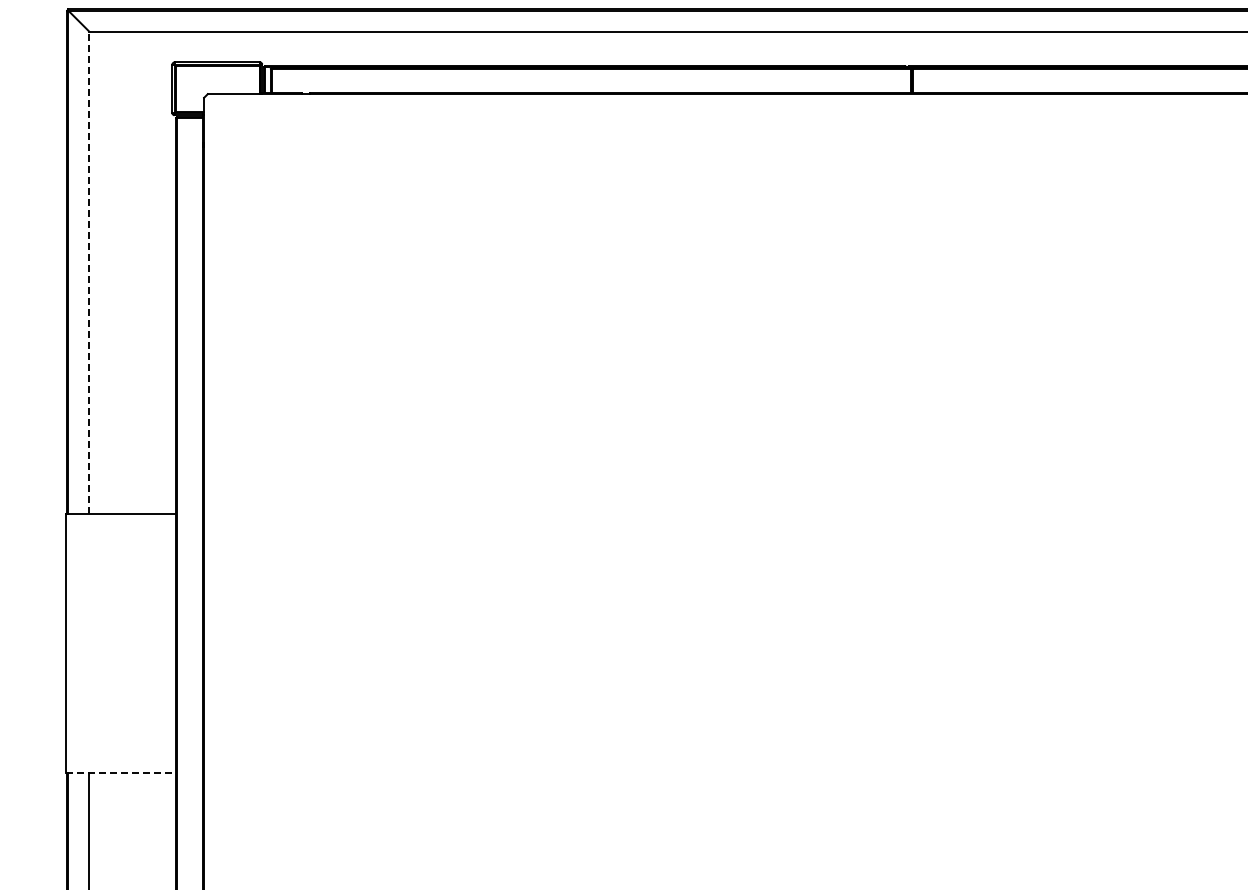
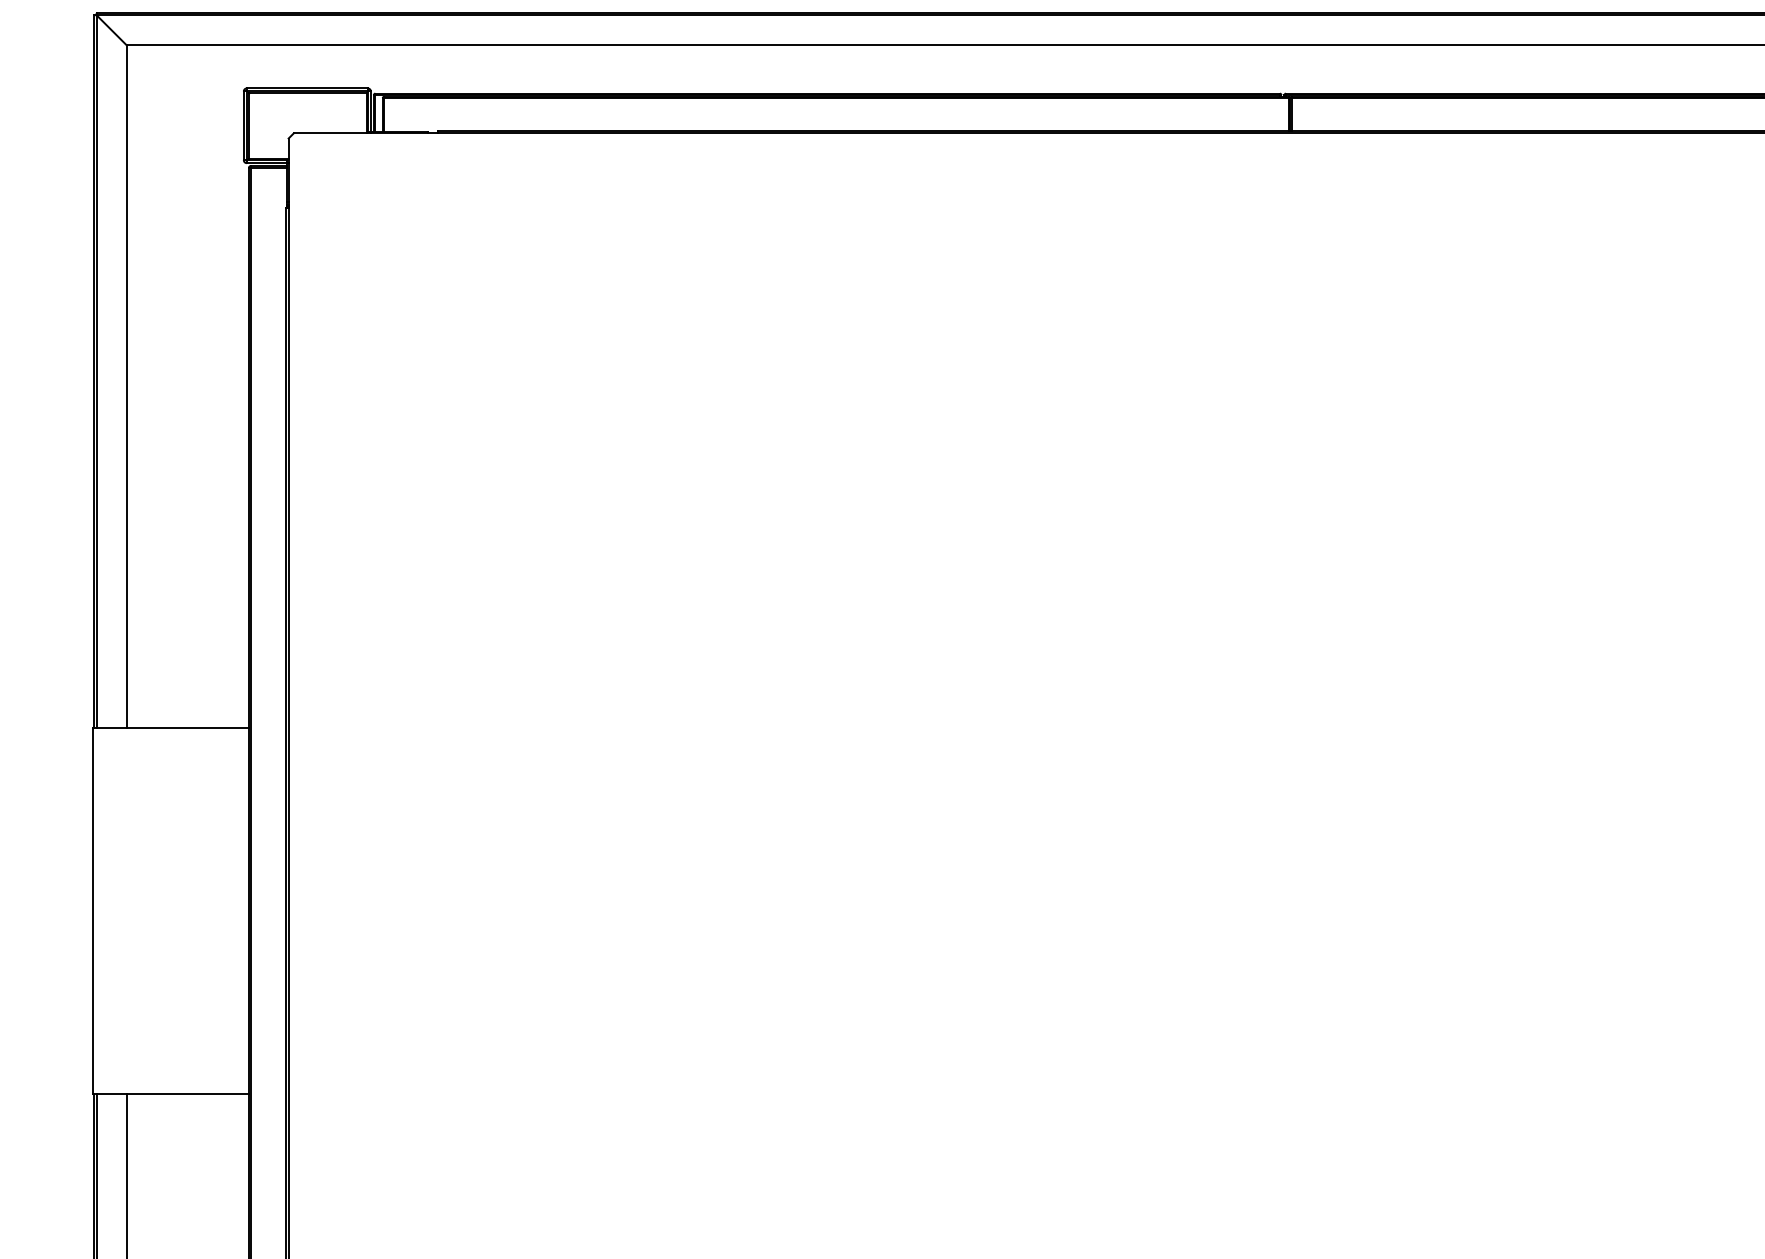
line: (89, 272) -> (126, 385), dashed -> solid
line: (121, 773) -> (171, 1094), dashed -> solid

